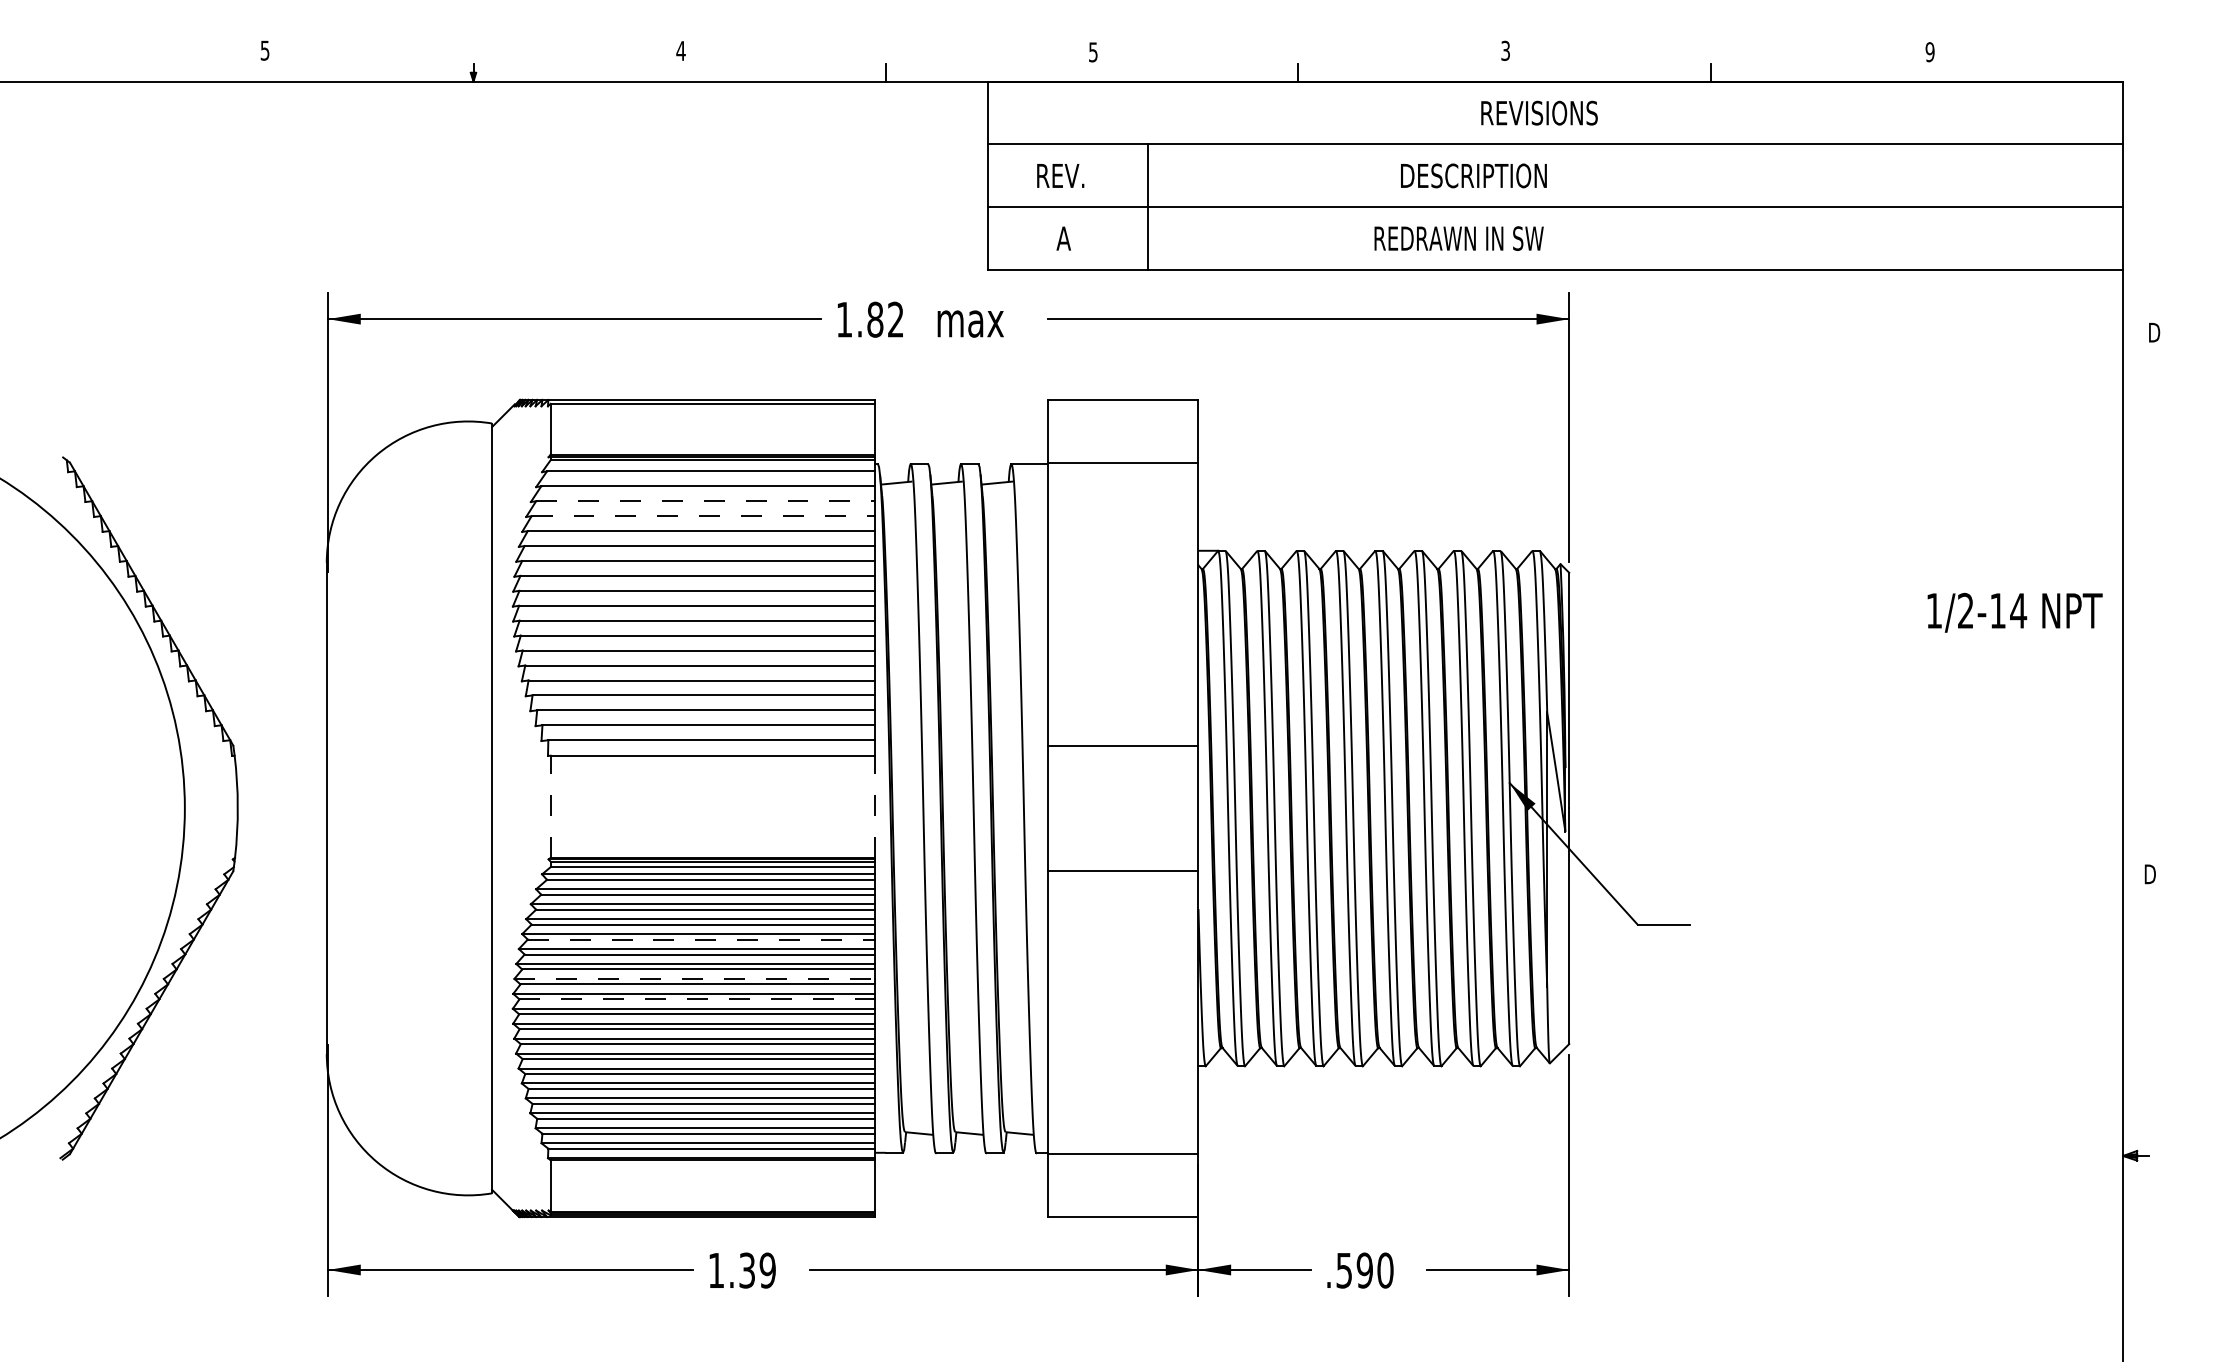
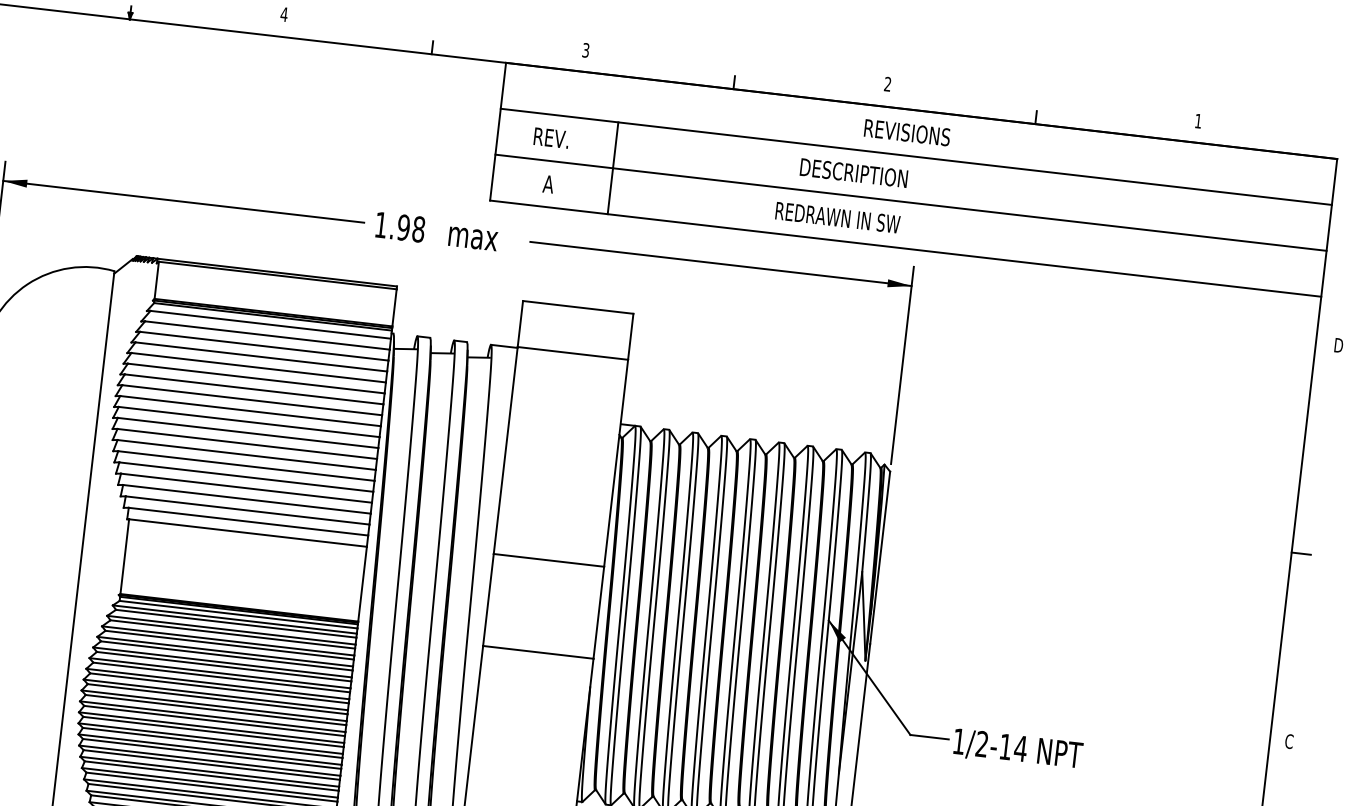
text: (1505, 50) -> (887, 84), 3 -> 2
text: (1093, 51) -> (586, 49), 5 -> 3
text: (1929, 52) -> (1197, 121), 9 -> 1
text: (885, 319) -> (411, 228), 1.82 -> 1.98
line: (705, 501) -> (264, 346), dashed -> solid
line: (703, 516) -> (261, 357), dashed -> solid
text: (2014, 612) -> (1017, 749), moved
line: (2136, 619) -> (1301, 553), added
line: (550, 806) -> (124, 556), dashed -> solid
line: (875, 806) -> (362, 583), dashed -> solid
text: (2149, 874) -> (1289, 741), D -> C
line: (701, 939) -> (224, 666), dashed -> solid
line: (695, 978) -> (216, 694), dashed -> solid
line: (697, 999) -> (216, 710), dashed -> solid

